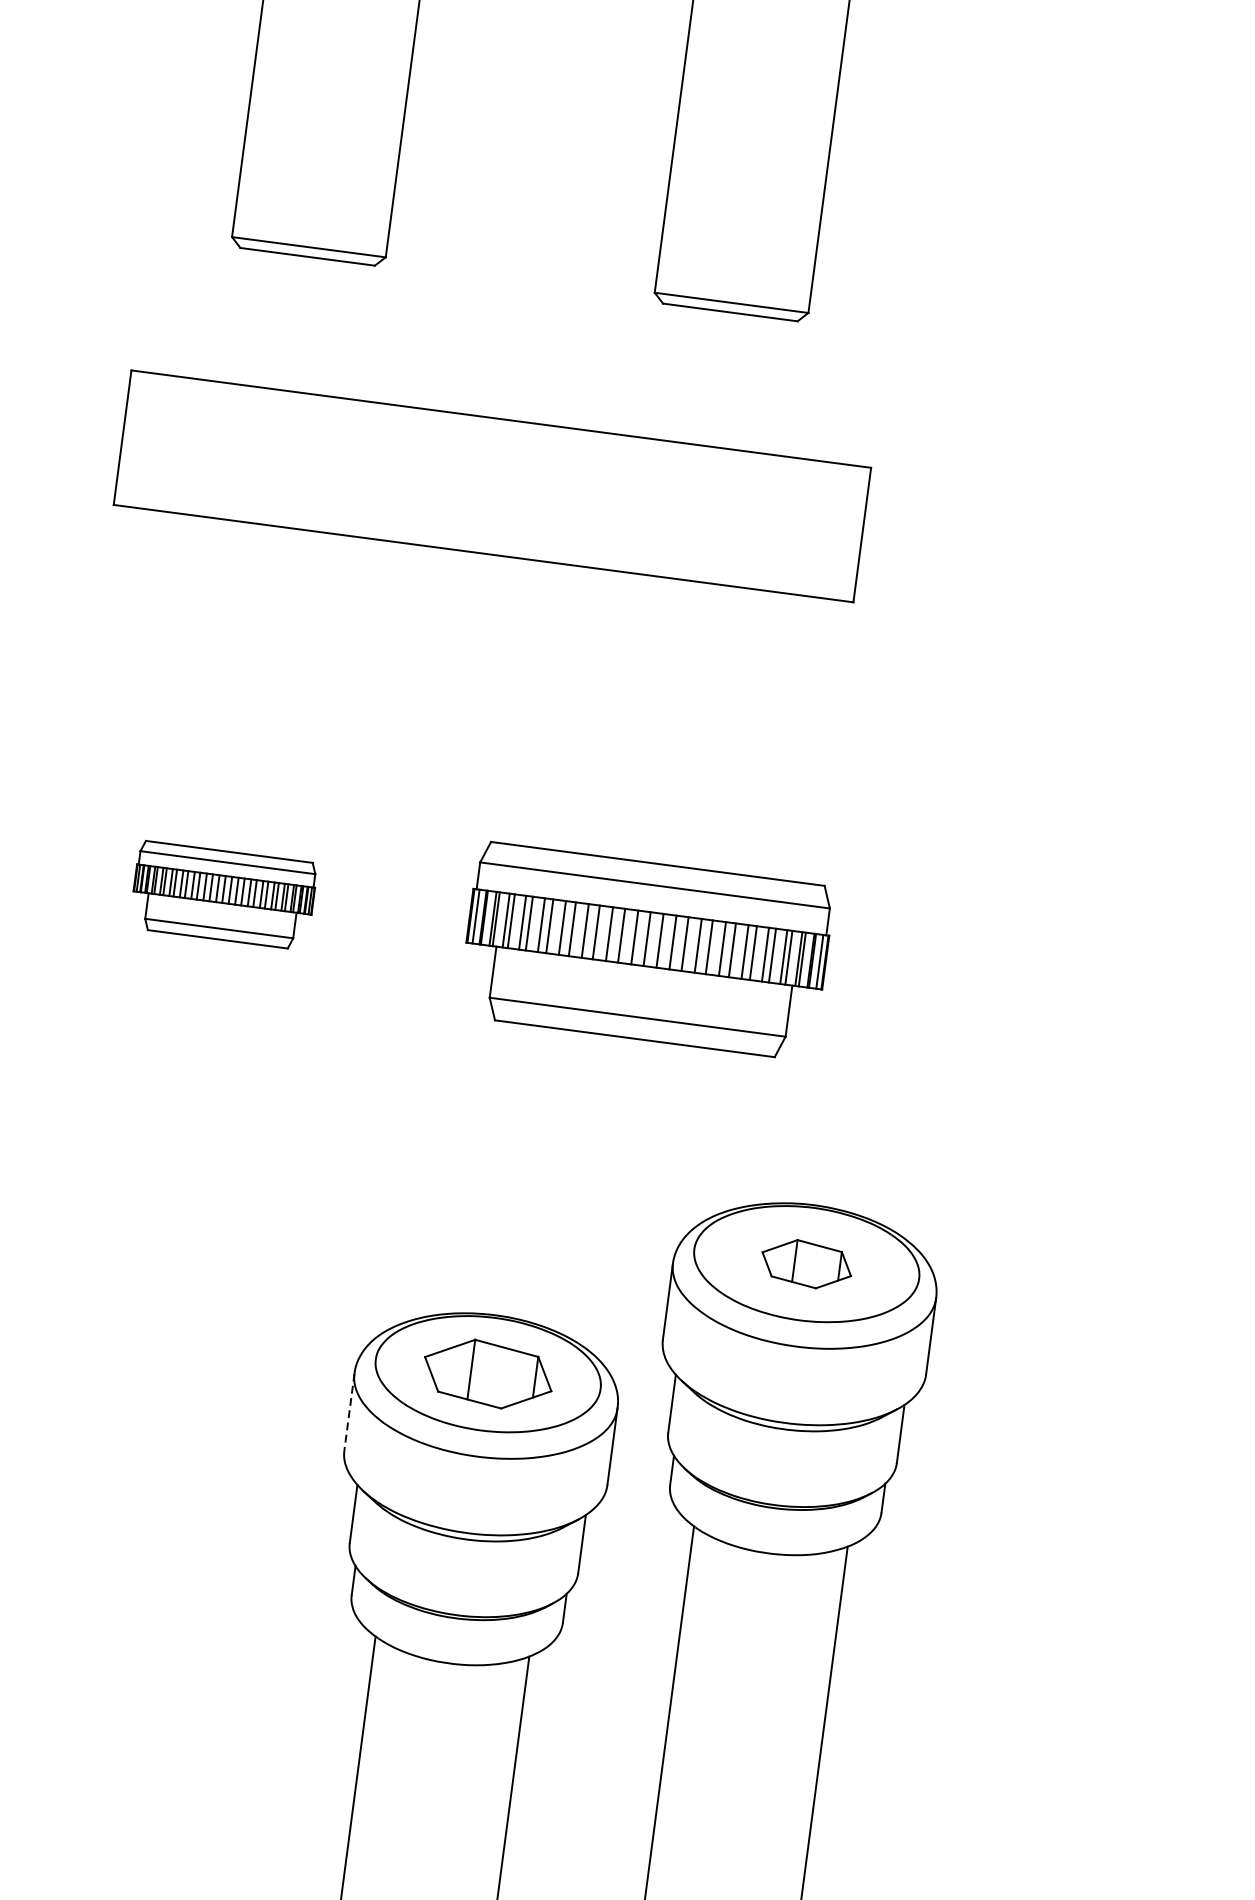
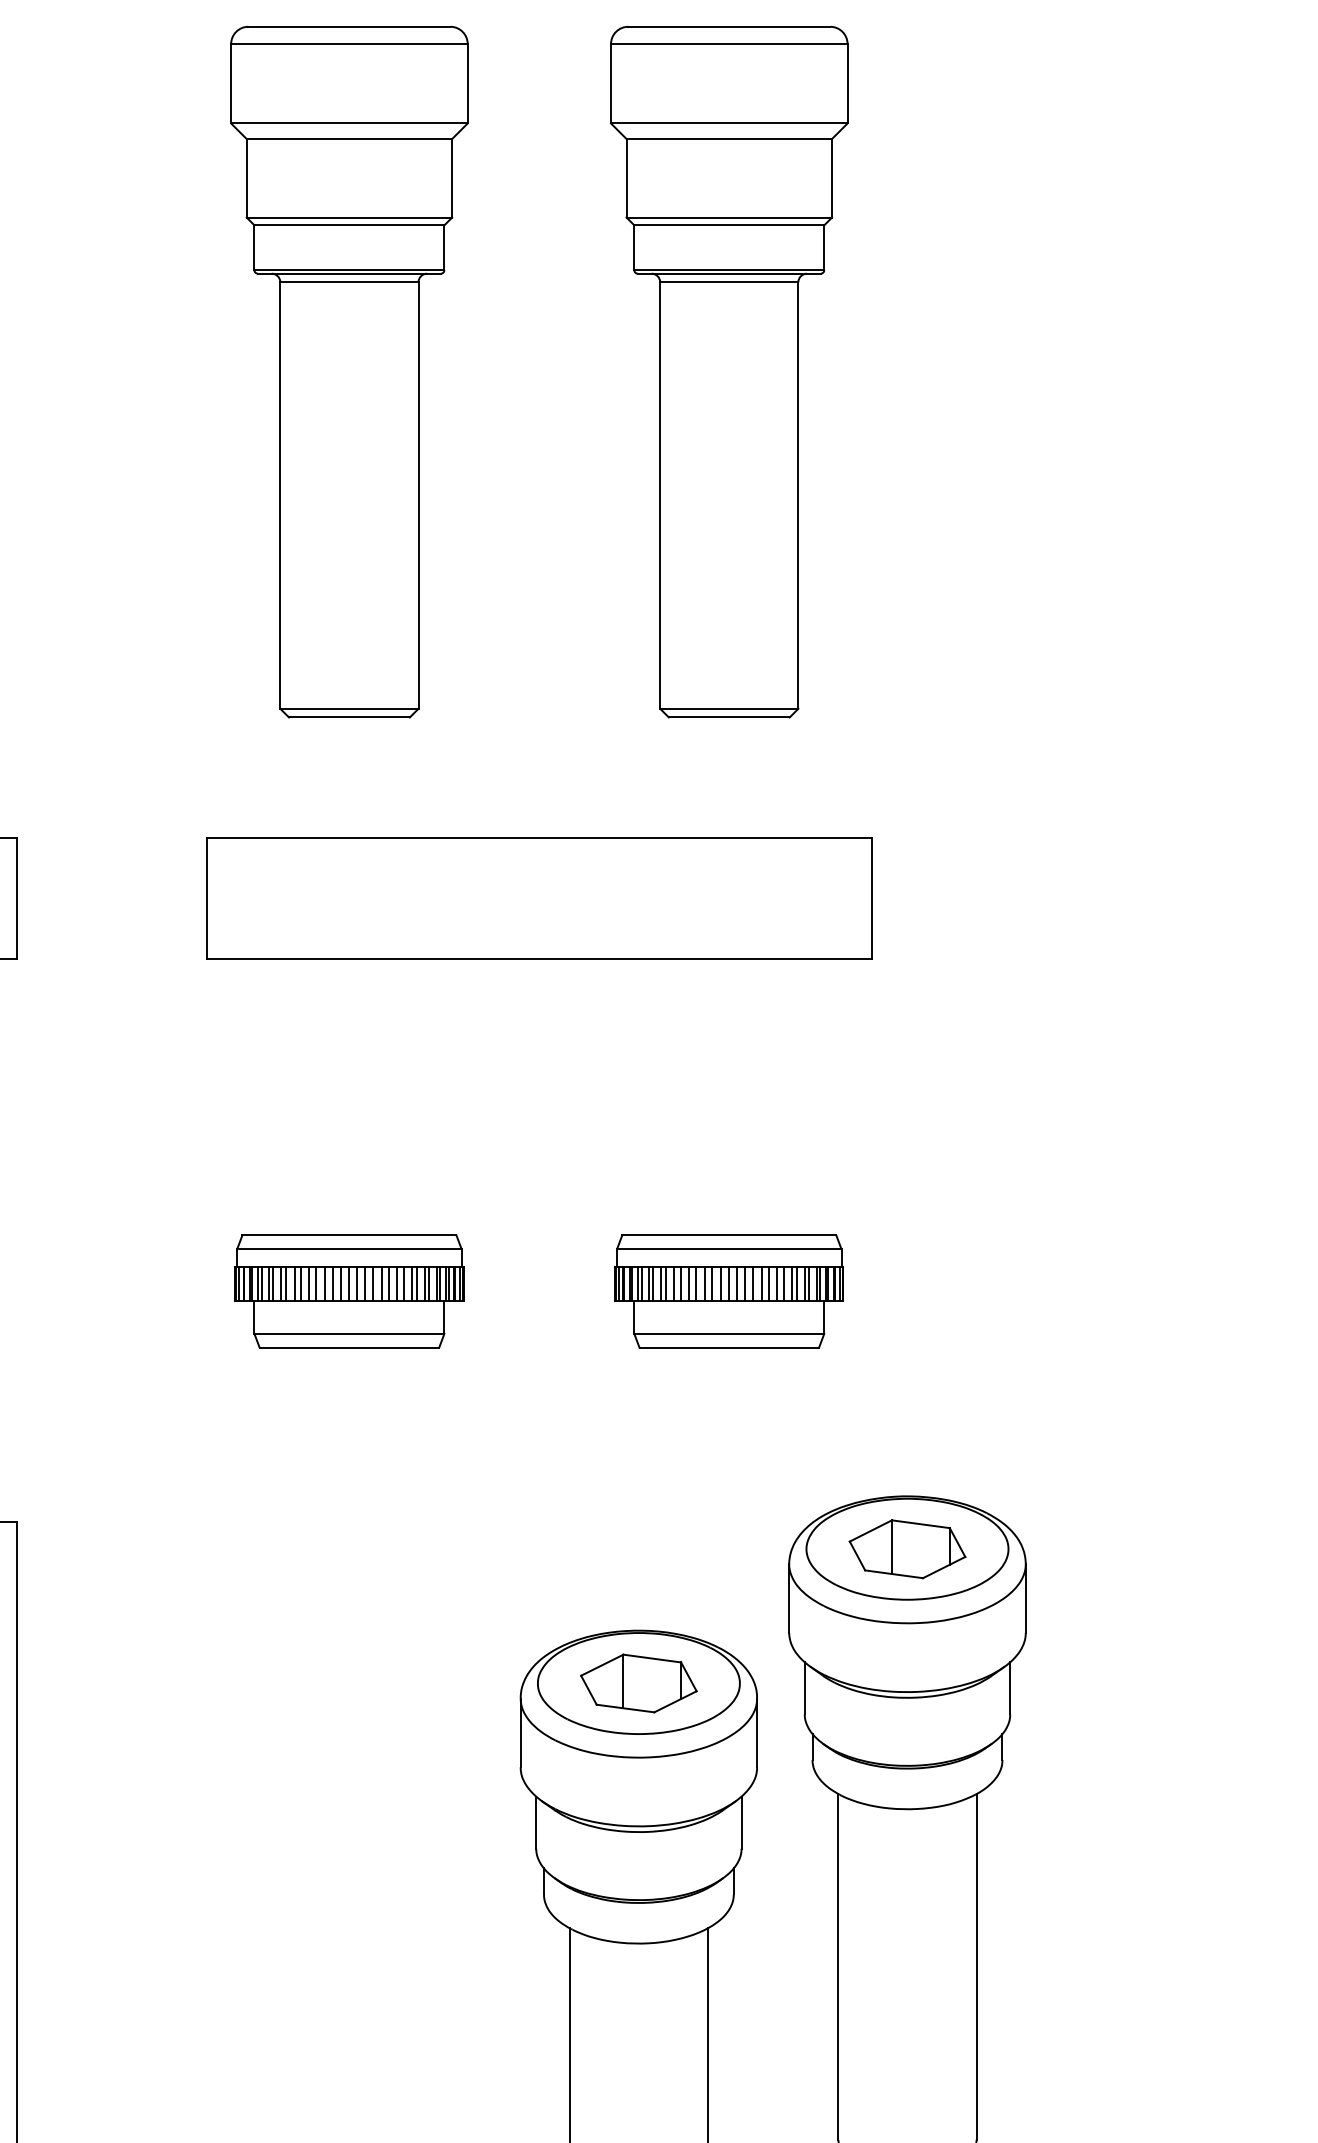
part: (223, 895) -> (349, 1291), size x1.43
part: (645, 951) -> (728, 1291), size x0.71
part: (806, 1264) -> (907, 1549), size x1.43
line: (349, 1412) -> (520, 1733), dashed -> solid

